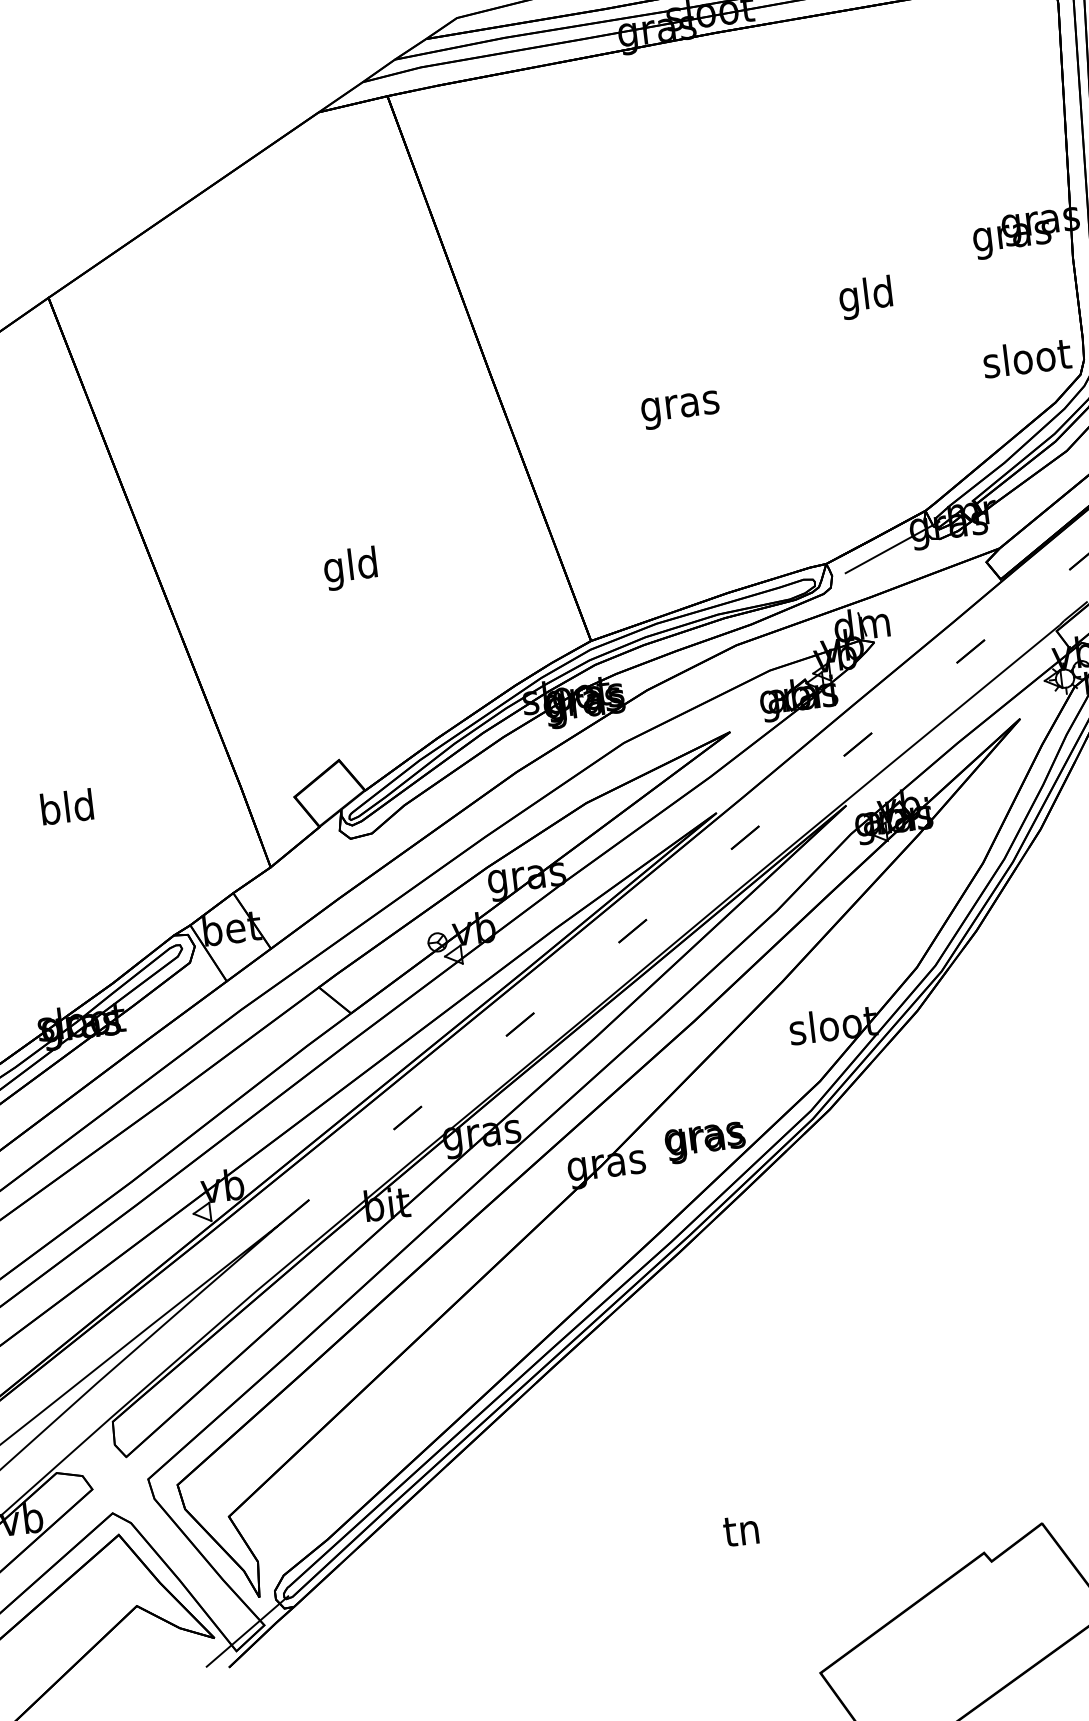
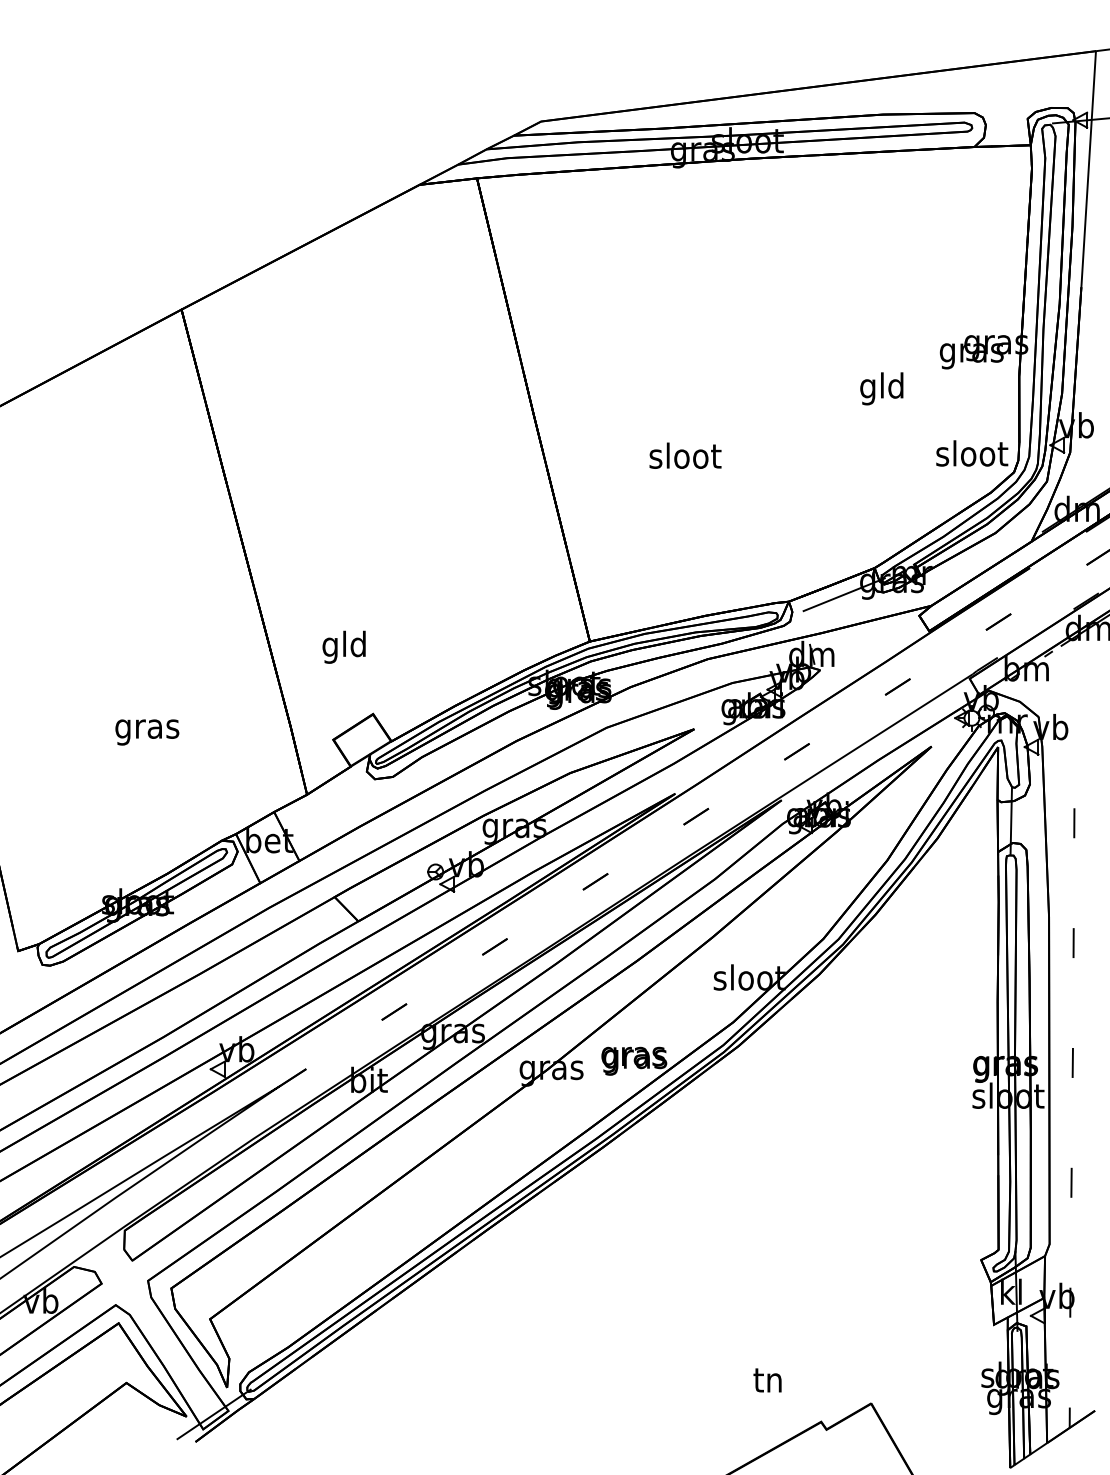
text: (865, 297) -> (881, 388), moved
text: (680, 405) -> (685, 458), gras -> sloot
text: (349, 567) -> (343, 646), moved
text: (67, 810) -> (147, 728), bld -> gras
text: (741, 1530) -> (767, 1380), moved

